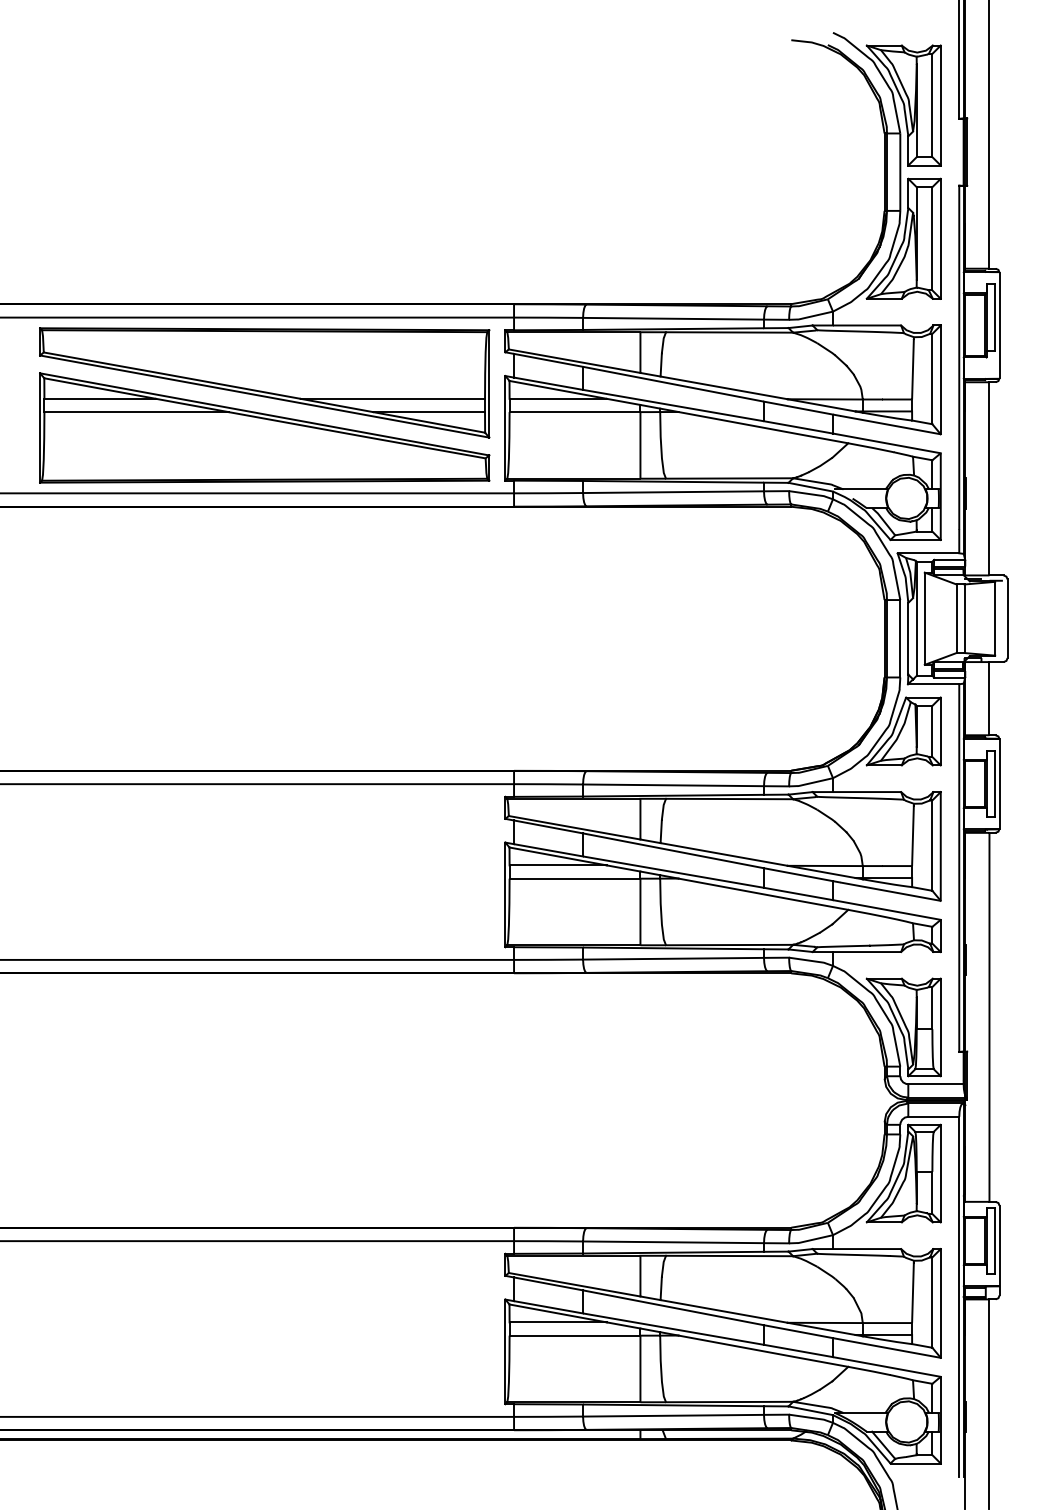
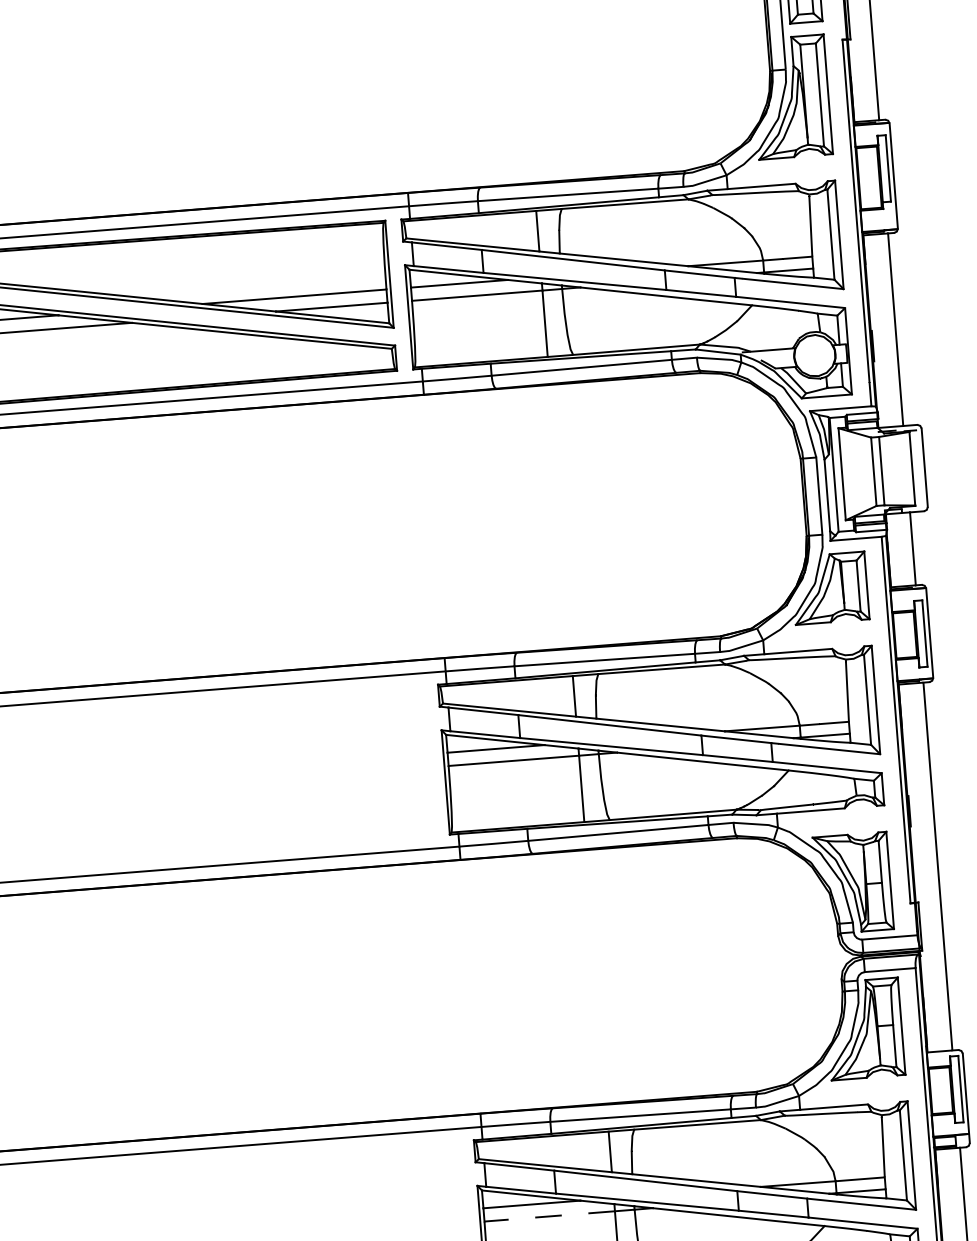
line: (574, 1335) -> (549, 1216), solid -> dashed

